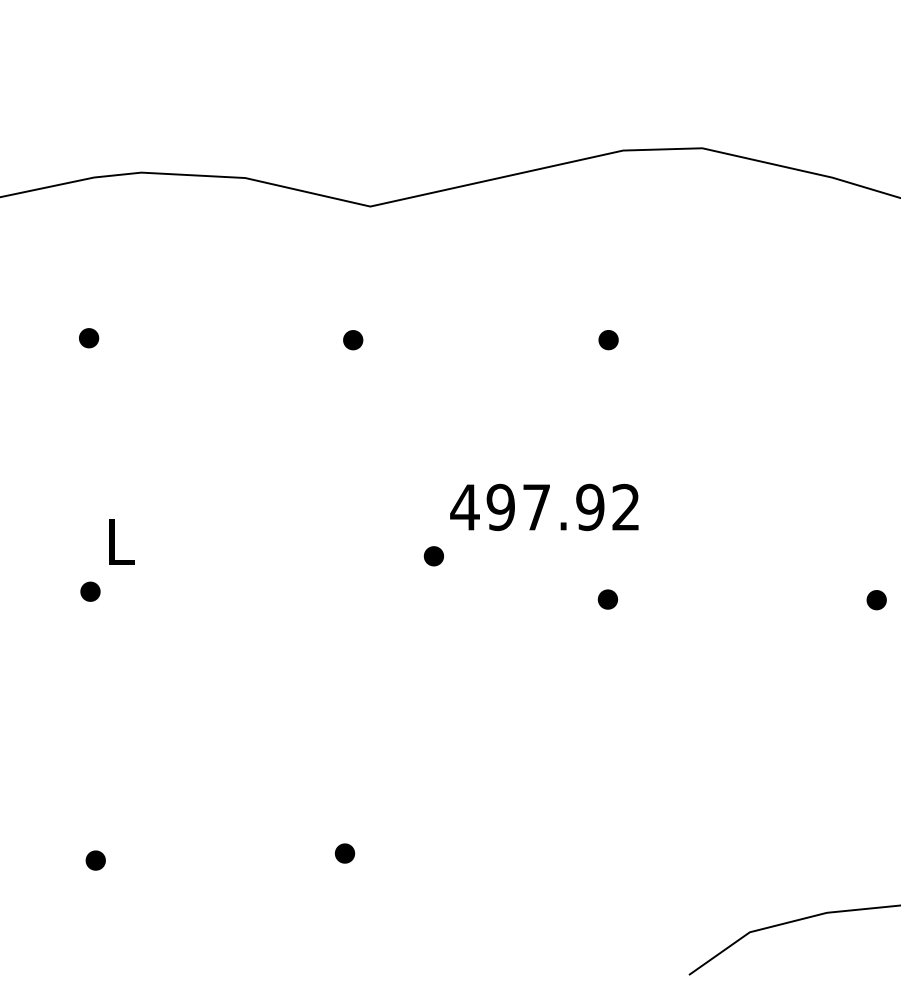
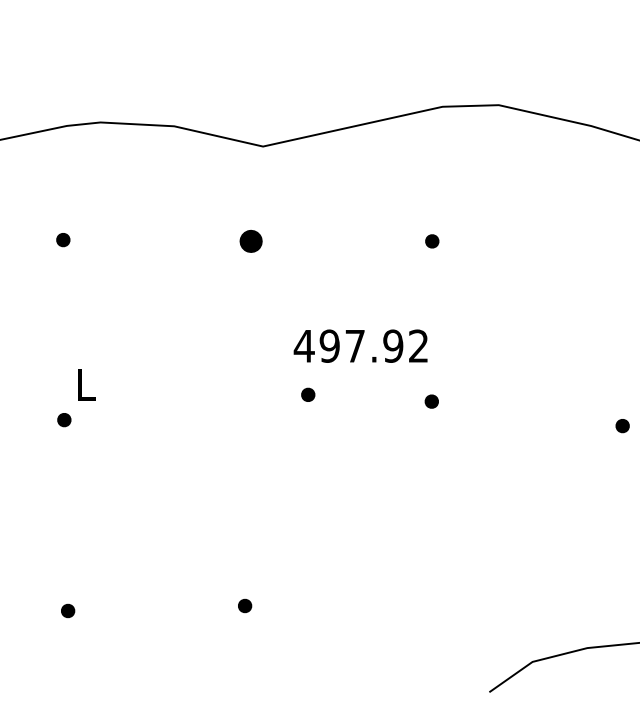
part: (352, 340) -> (250, 241), size x1.6
text: (544, 506) -> (360, 345), moved
part: (607, 599) -> (431, 401), moved

